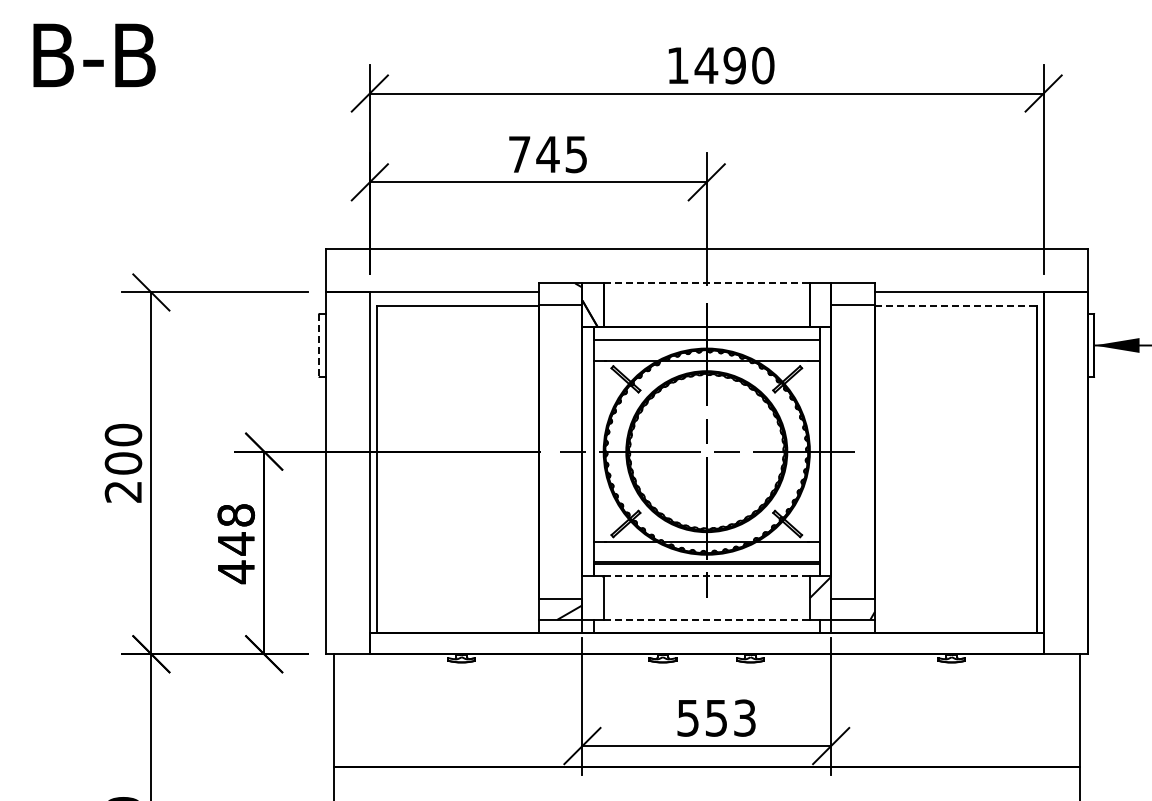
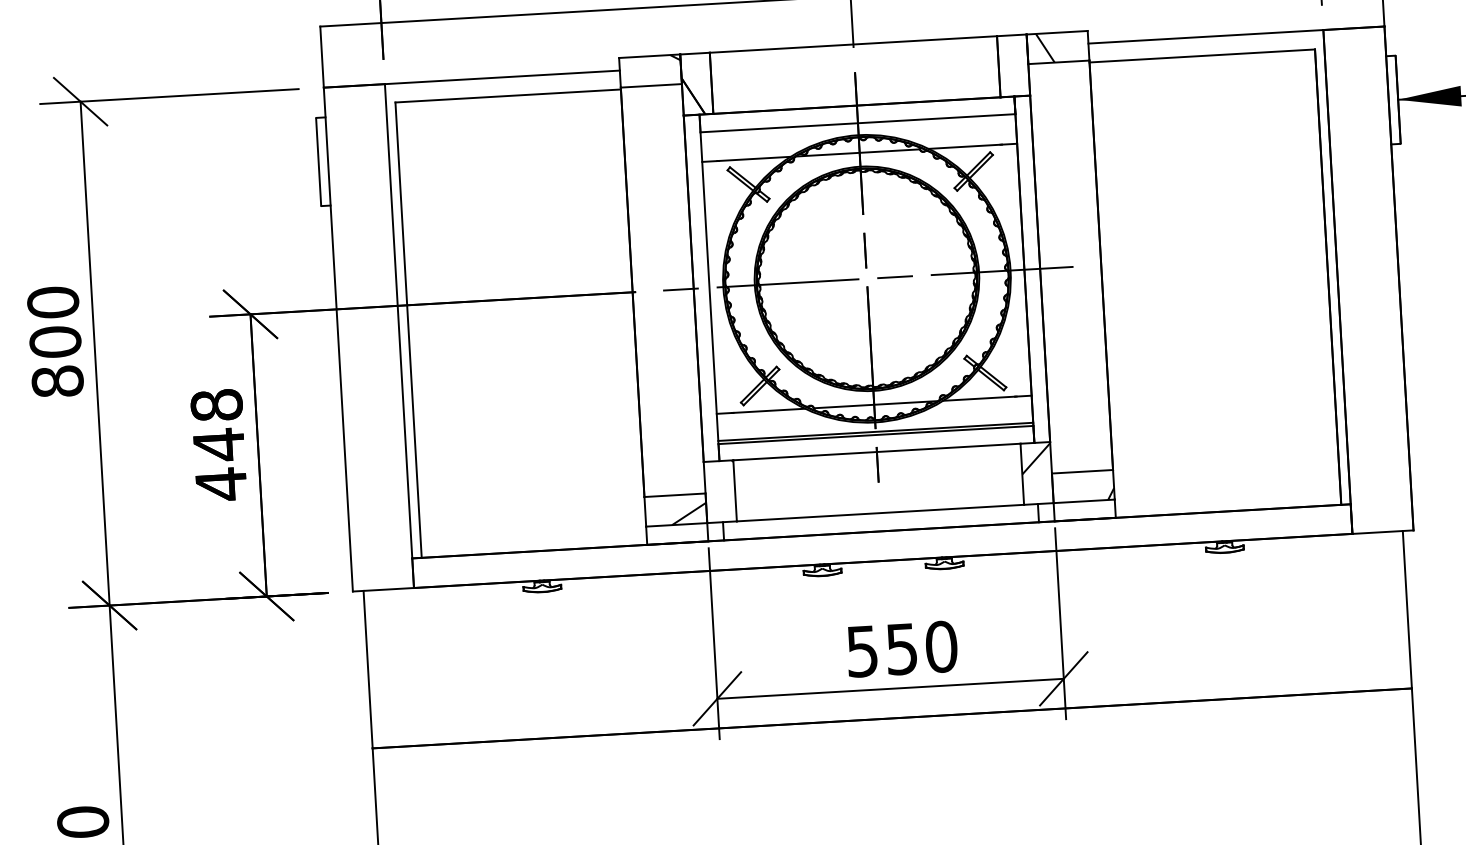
line: (707, 283) -> (854, 44), dashed -> solid
hatch: (843, 293) -> (1044, 47), added
line: (955, 306) -> (1201, 56), dashed -> solid
line: (319, 345) -> (319, 162), dashed -> solid
text: (123, 491) -> (57, 381), 200 -> 800
line: (707, 576) -> (877, 452), dashed -> solid
line: (707, 619) -> (881, 512), dashed -> solid
text: (744, 717) -> (940, 646), 553 -> 550

